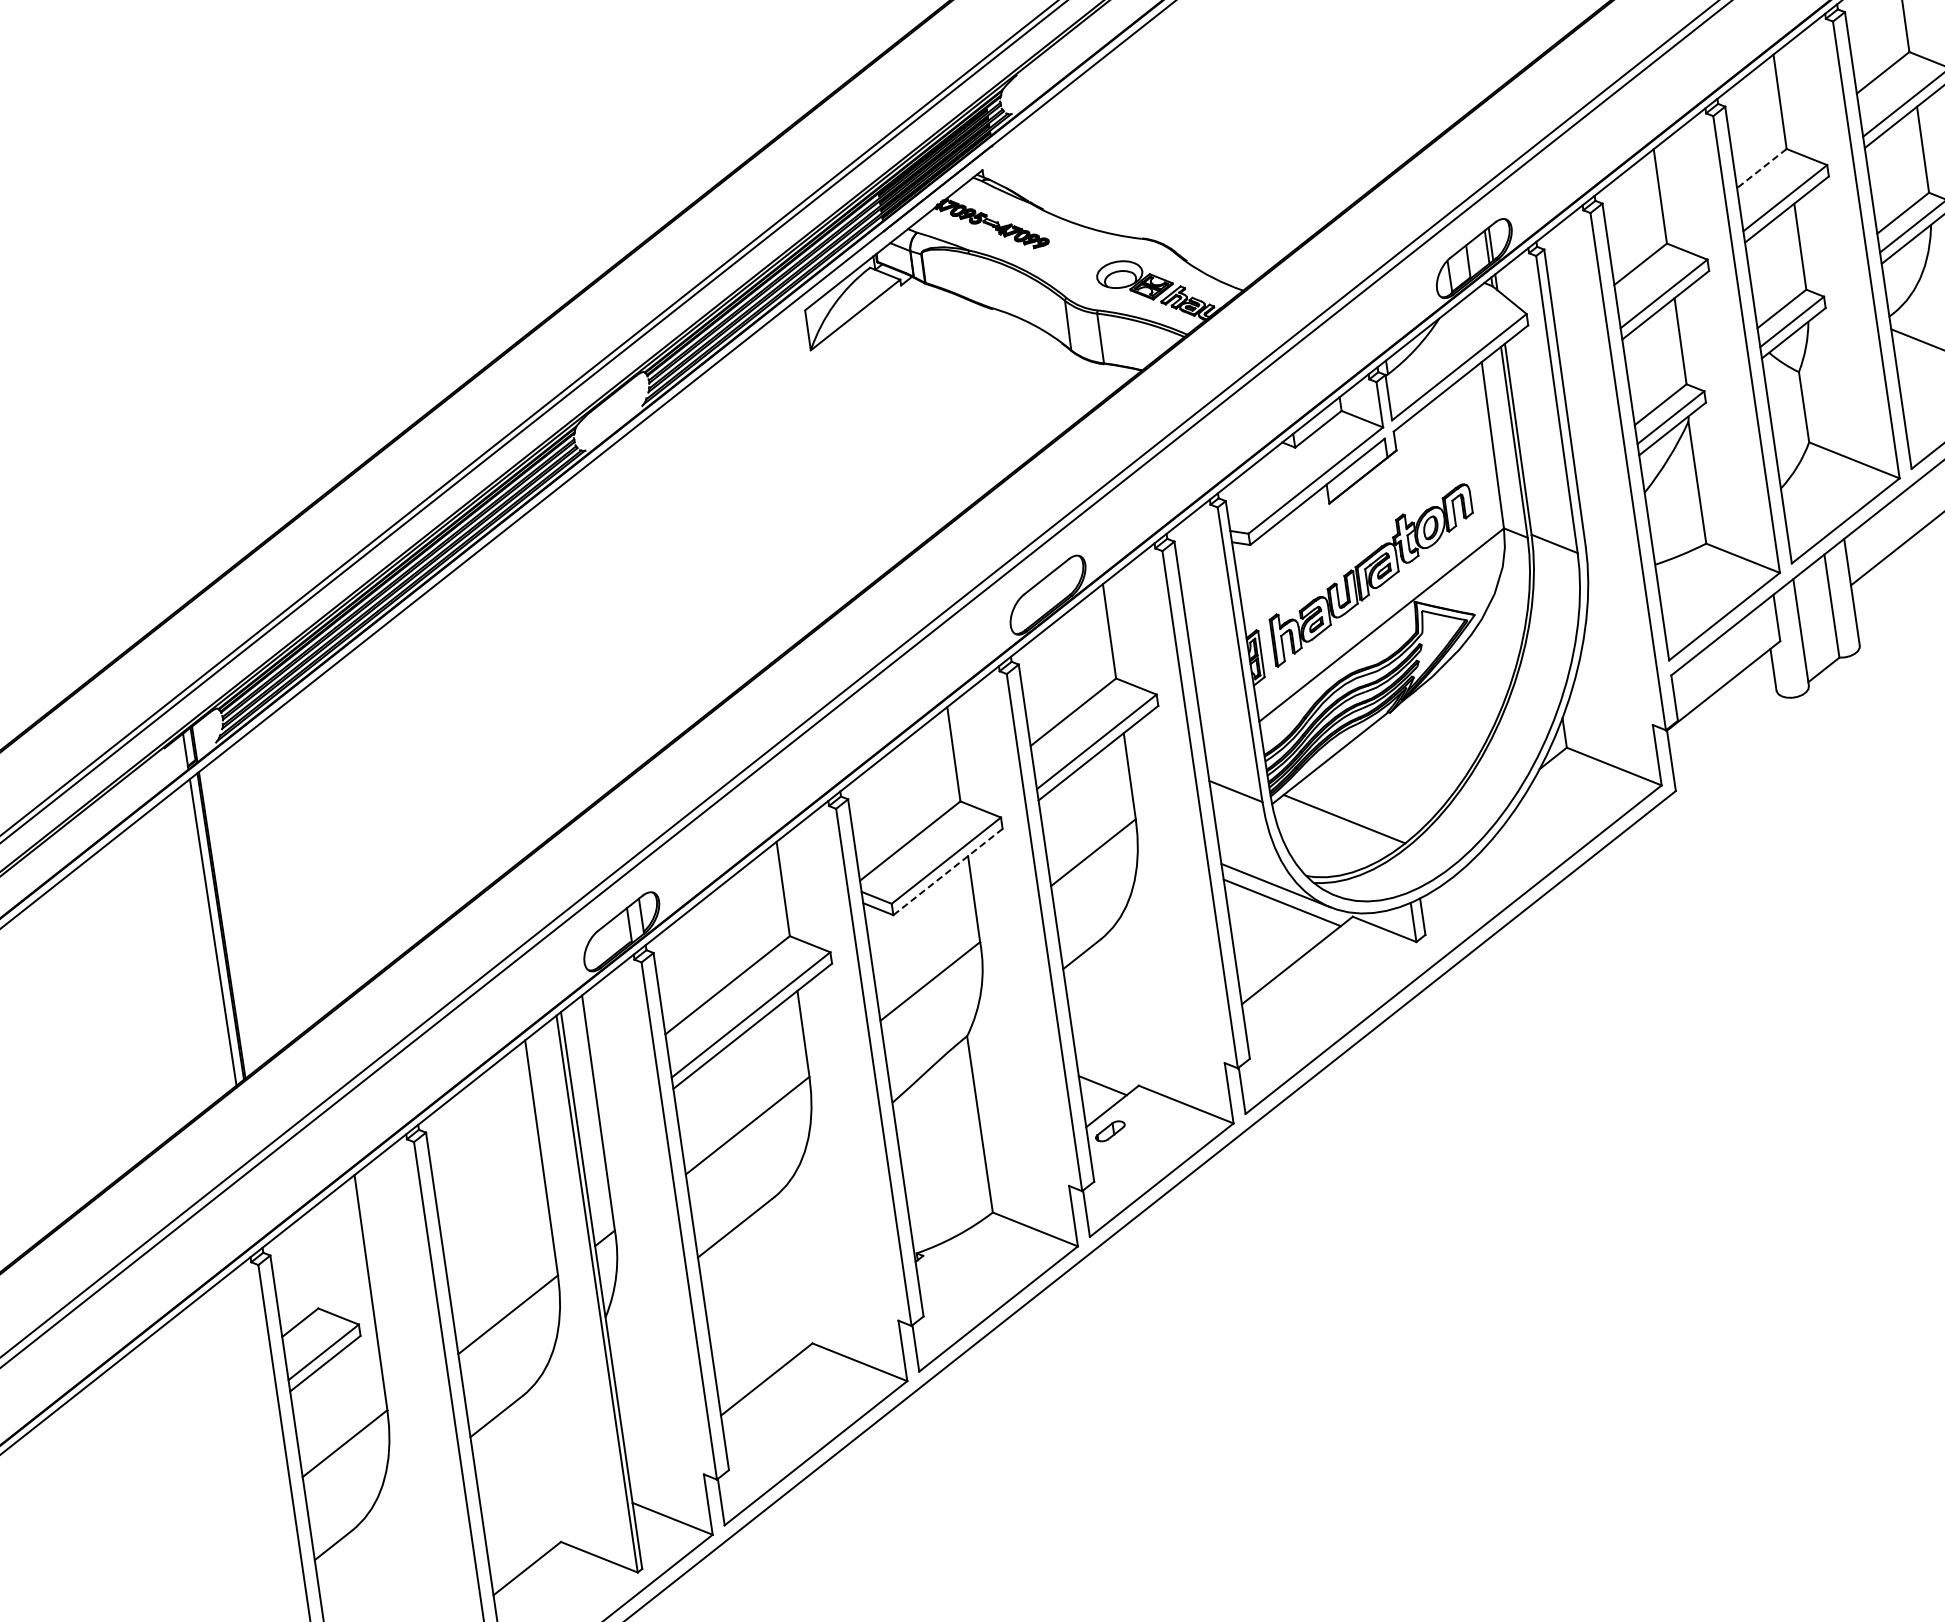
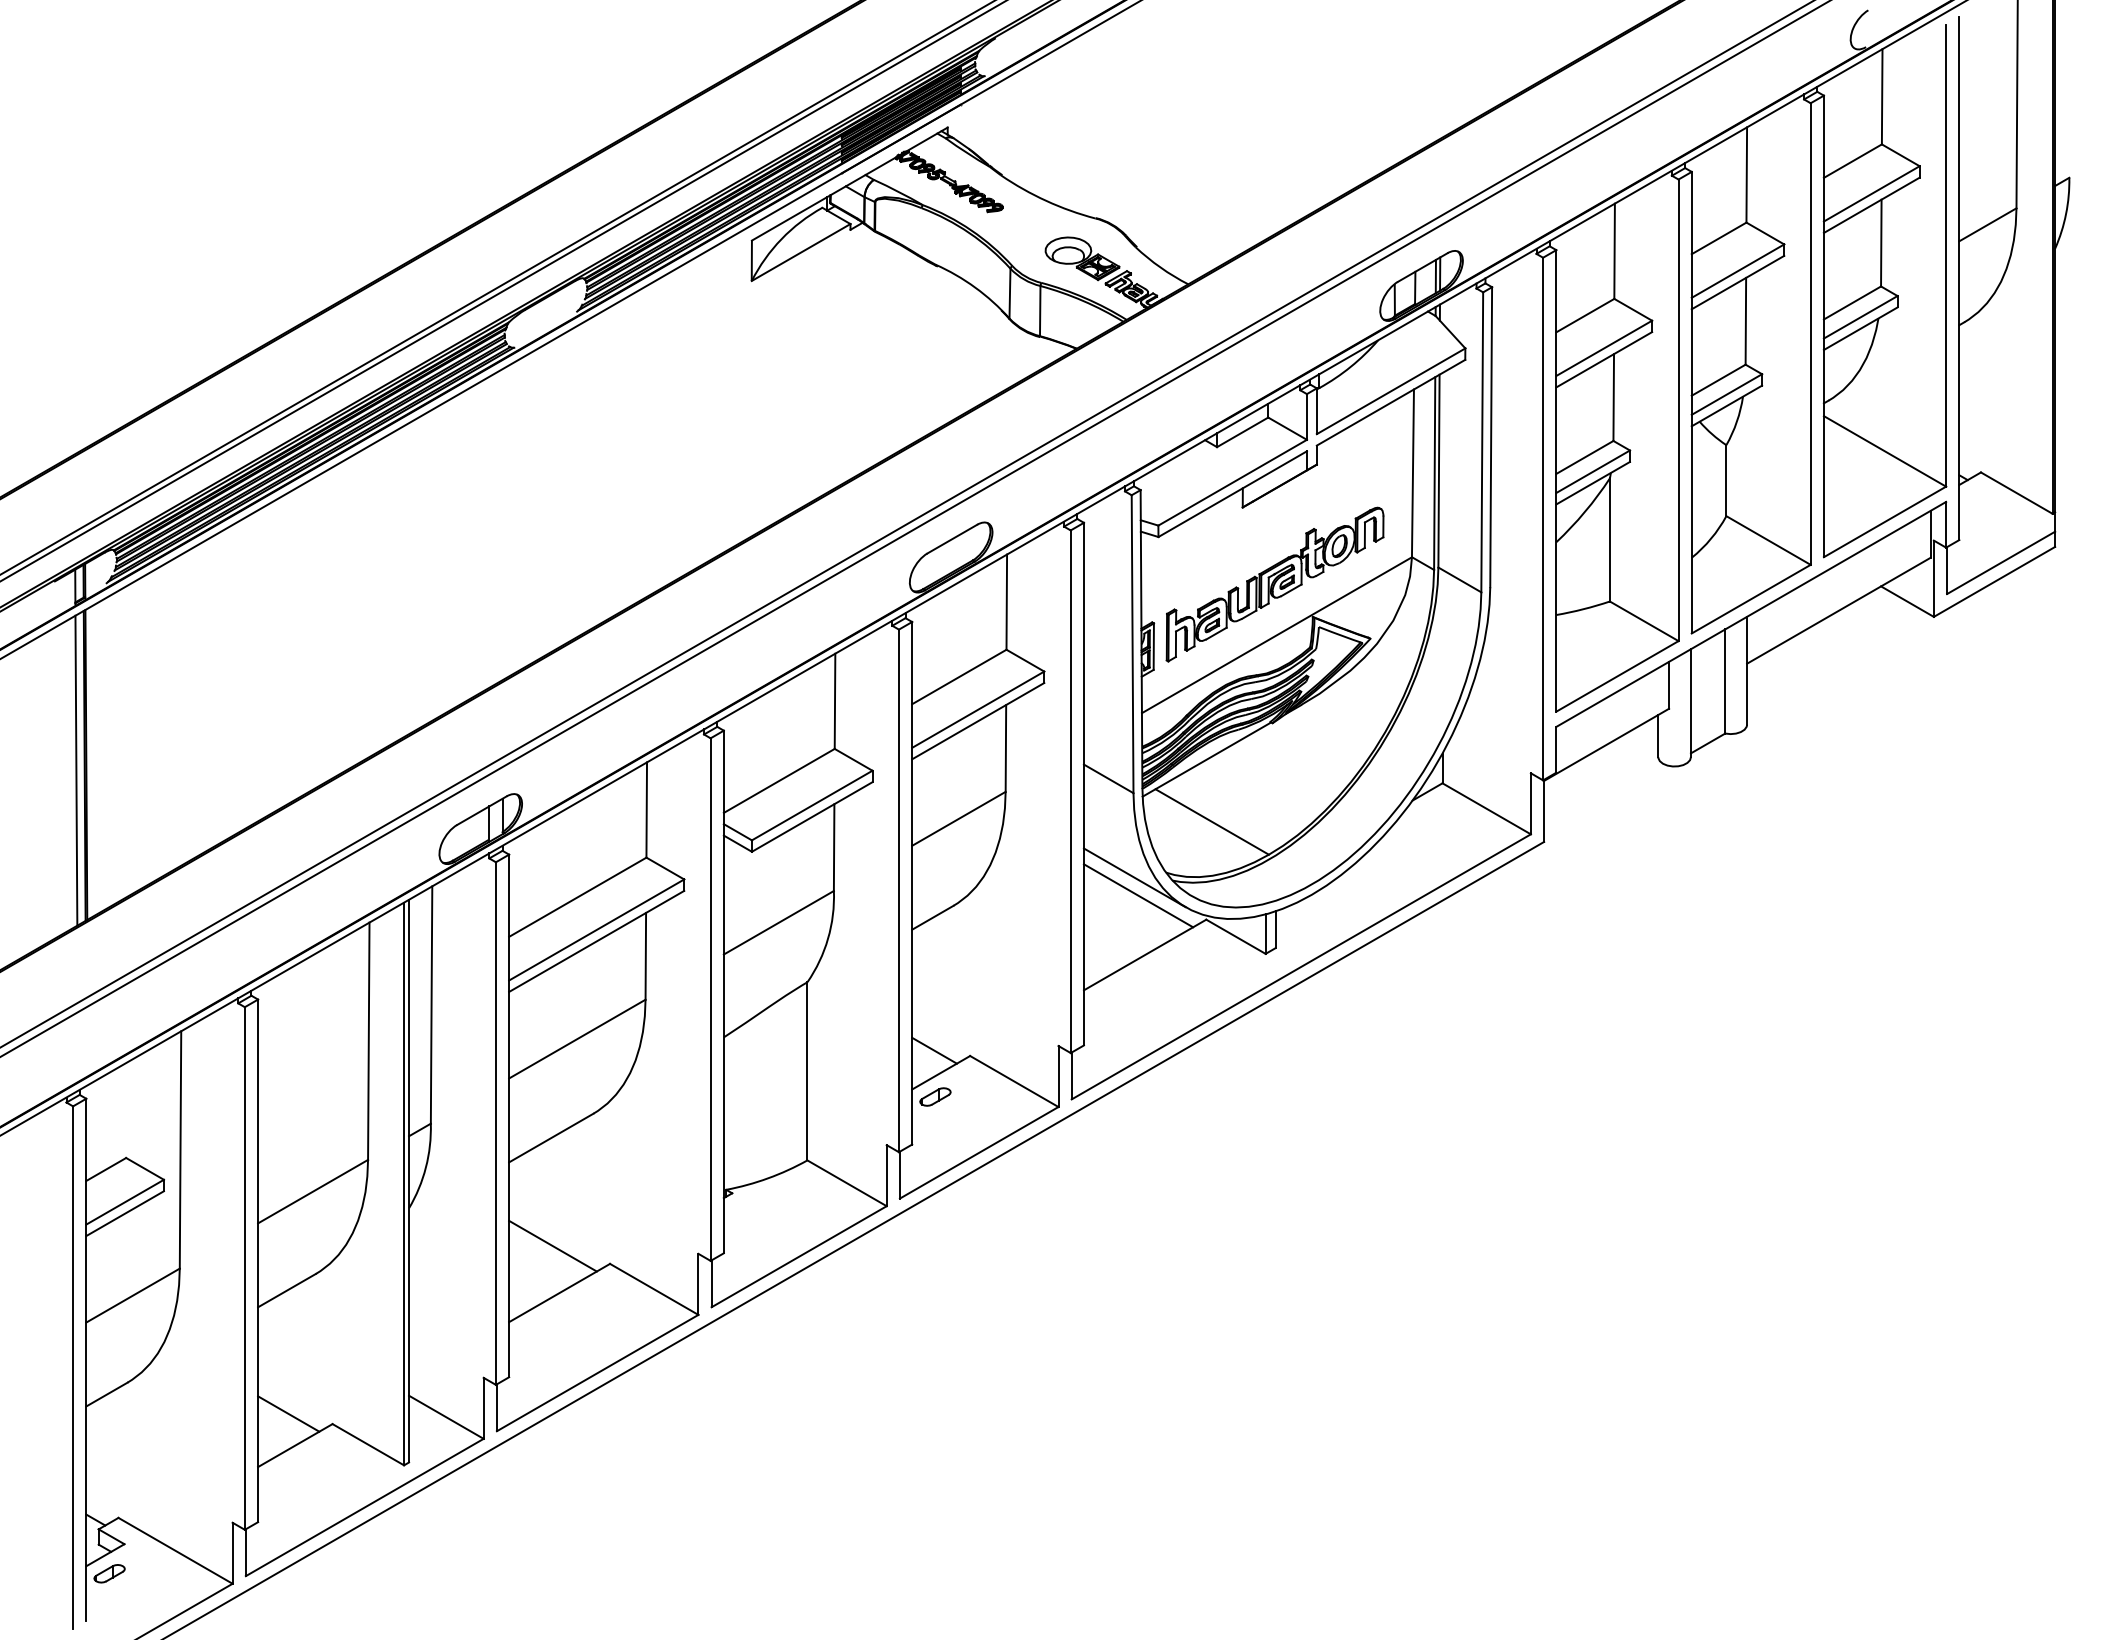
line: (1762, 168) -> (1719, 238), dashed -> solid
line: (948, 872) -> (812, 817), dashed -> solid
line: (752, 1333) -> (552, 1245), added
line: (515, 1537) -> (288, 1413), added

